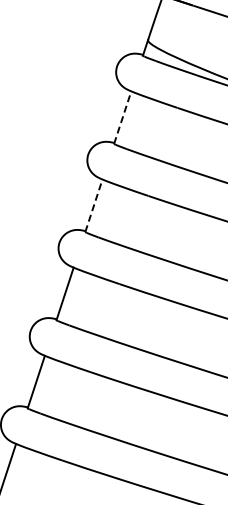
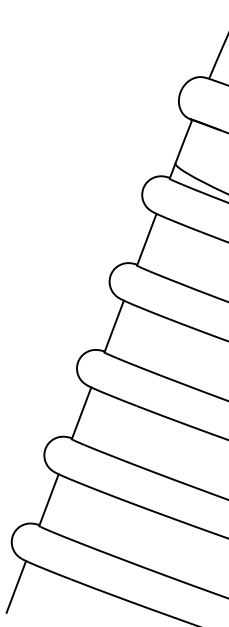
line: (122, 117) -> (146, 239), dashed -> solid
line: (94, 205) -> (114, 326), dashed -> solid

